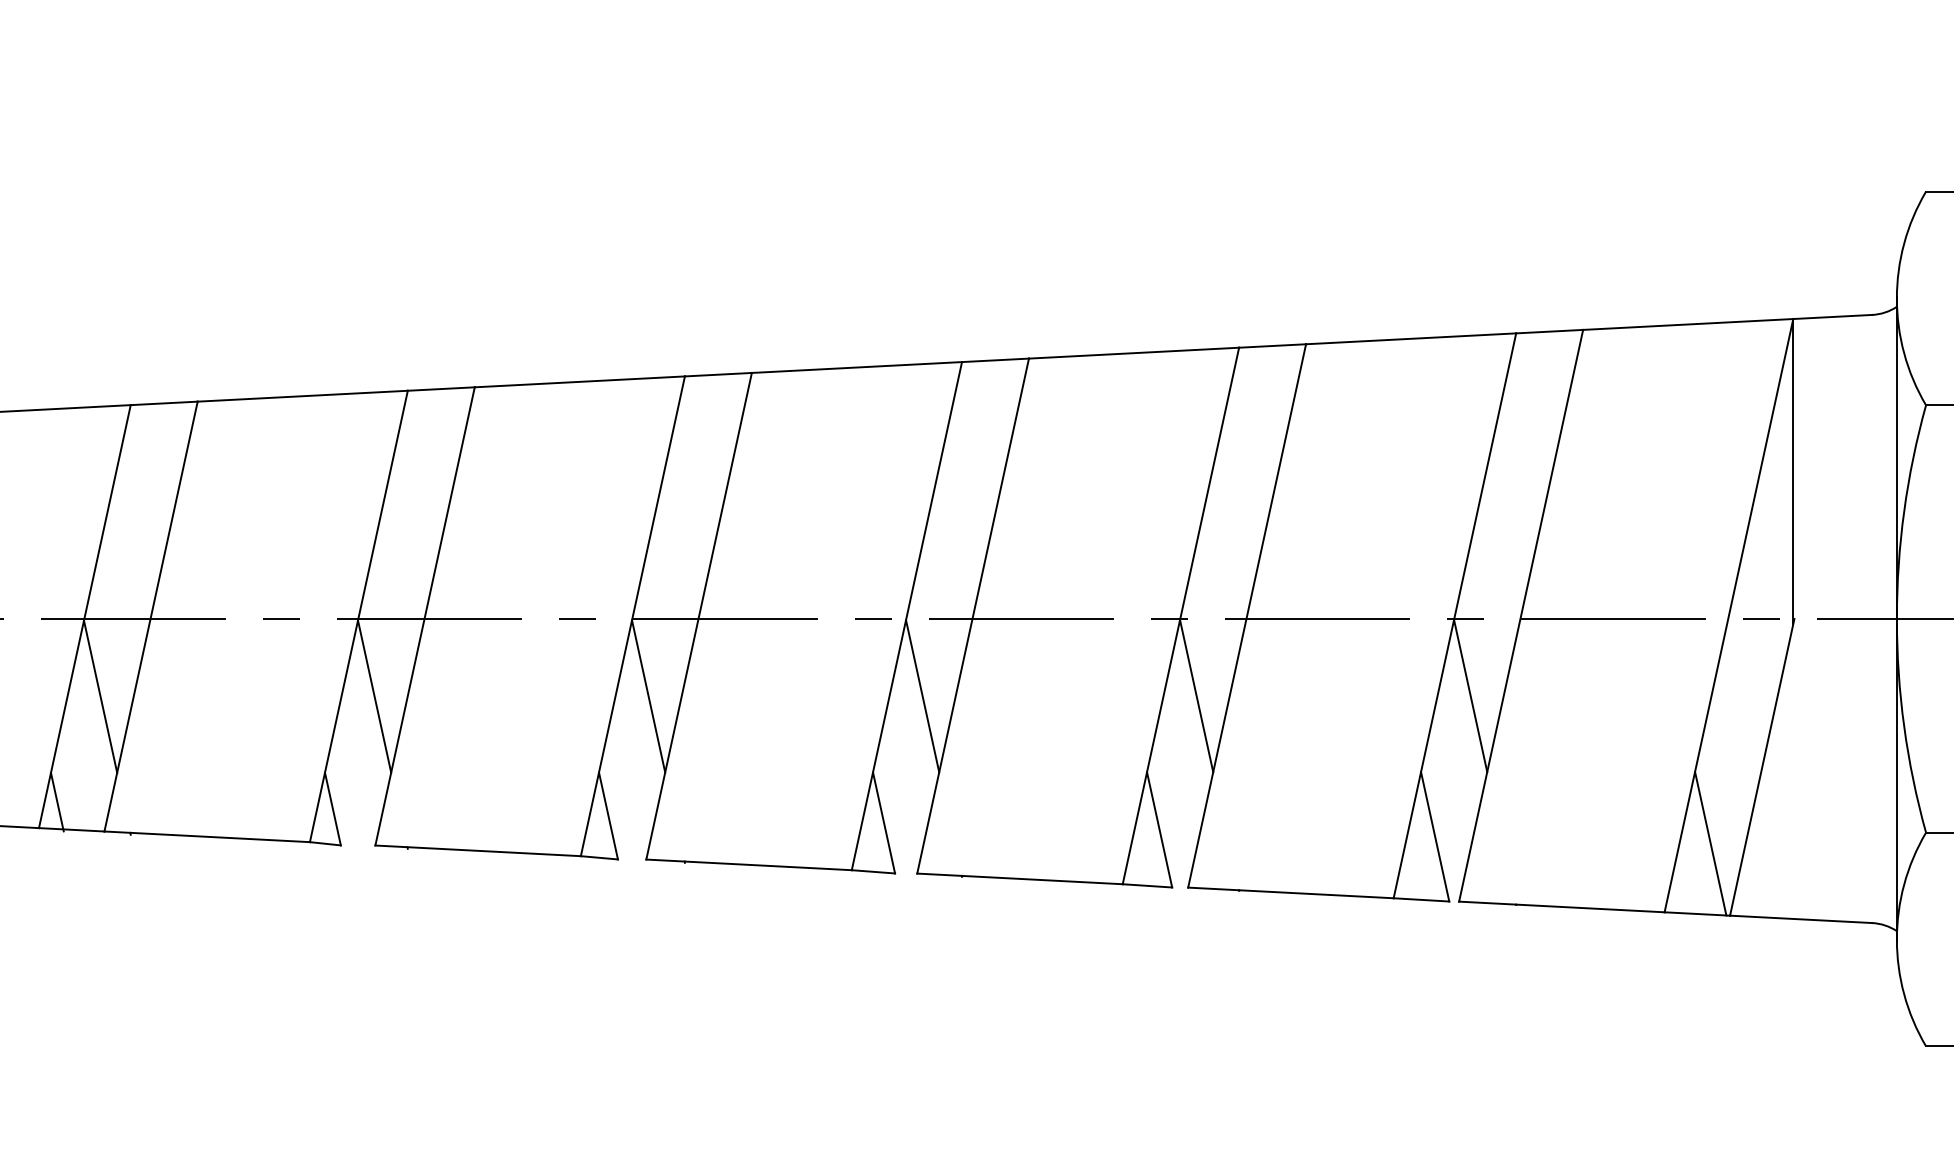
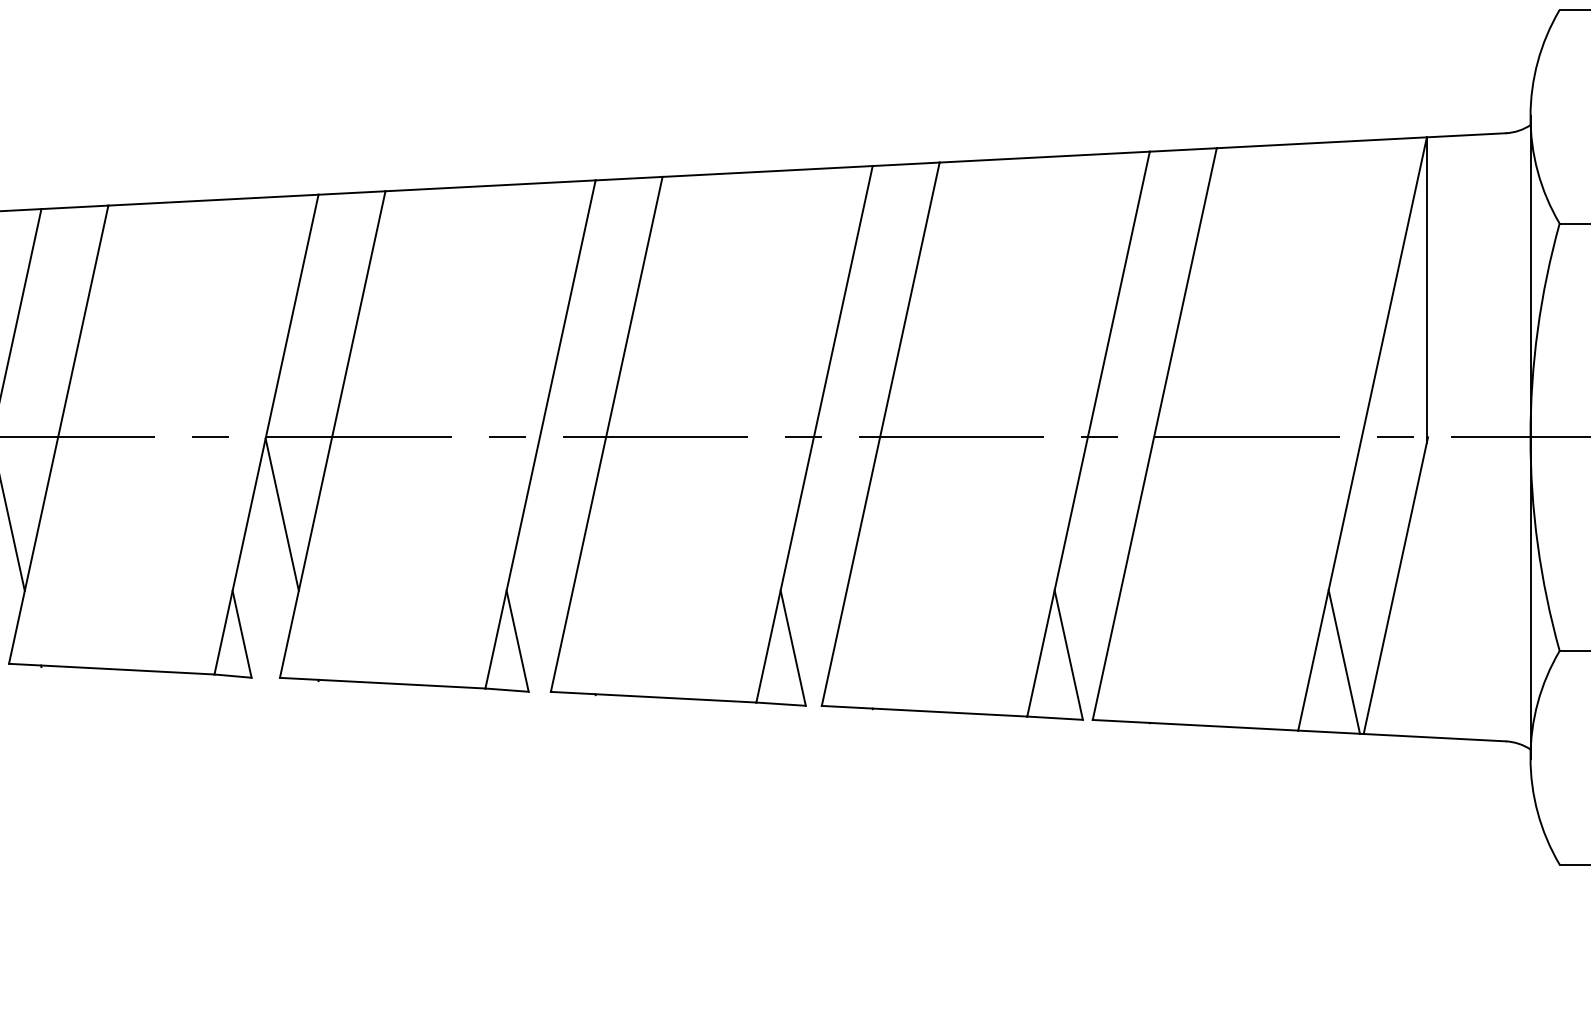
line: (1470, 695) -> (1104, 513), removed
line: (922, 696) -> (556, 514), removed
line: (1196, 696) -> (830, 514), removed

